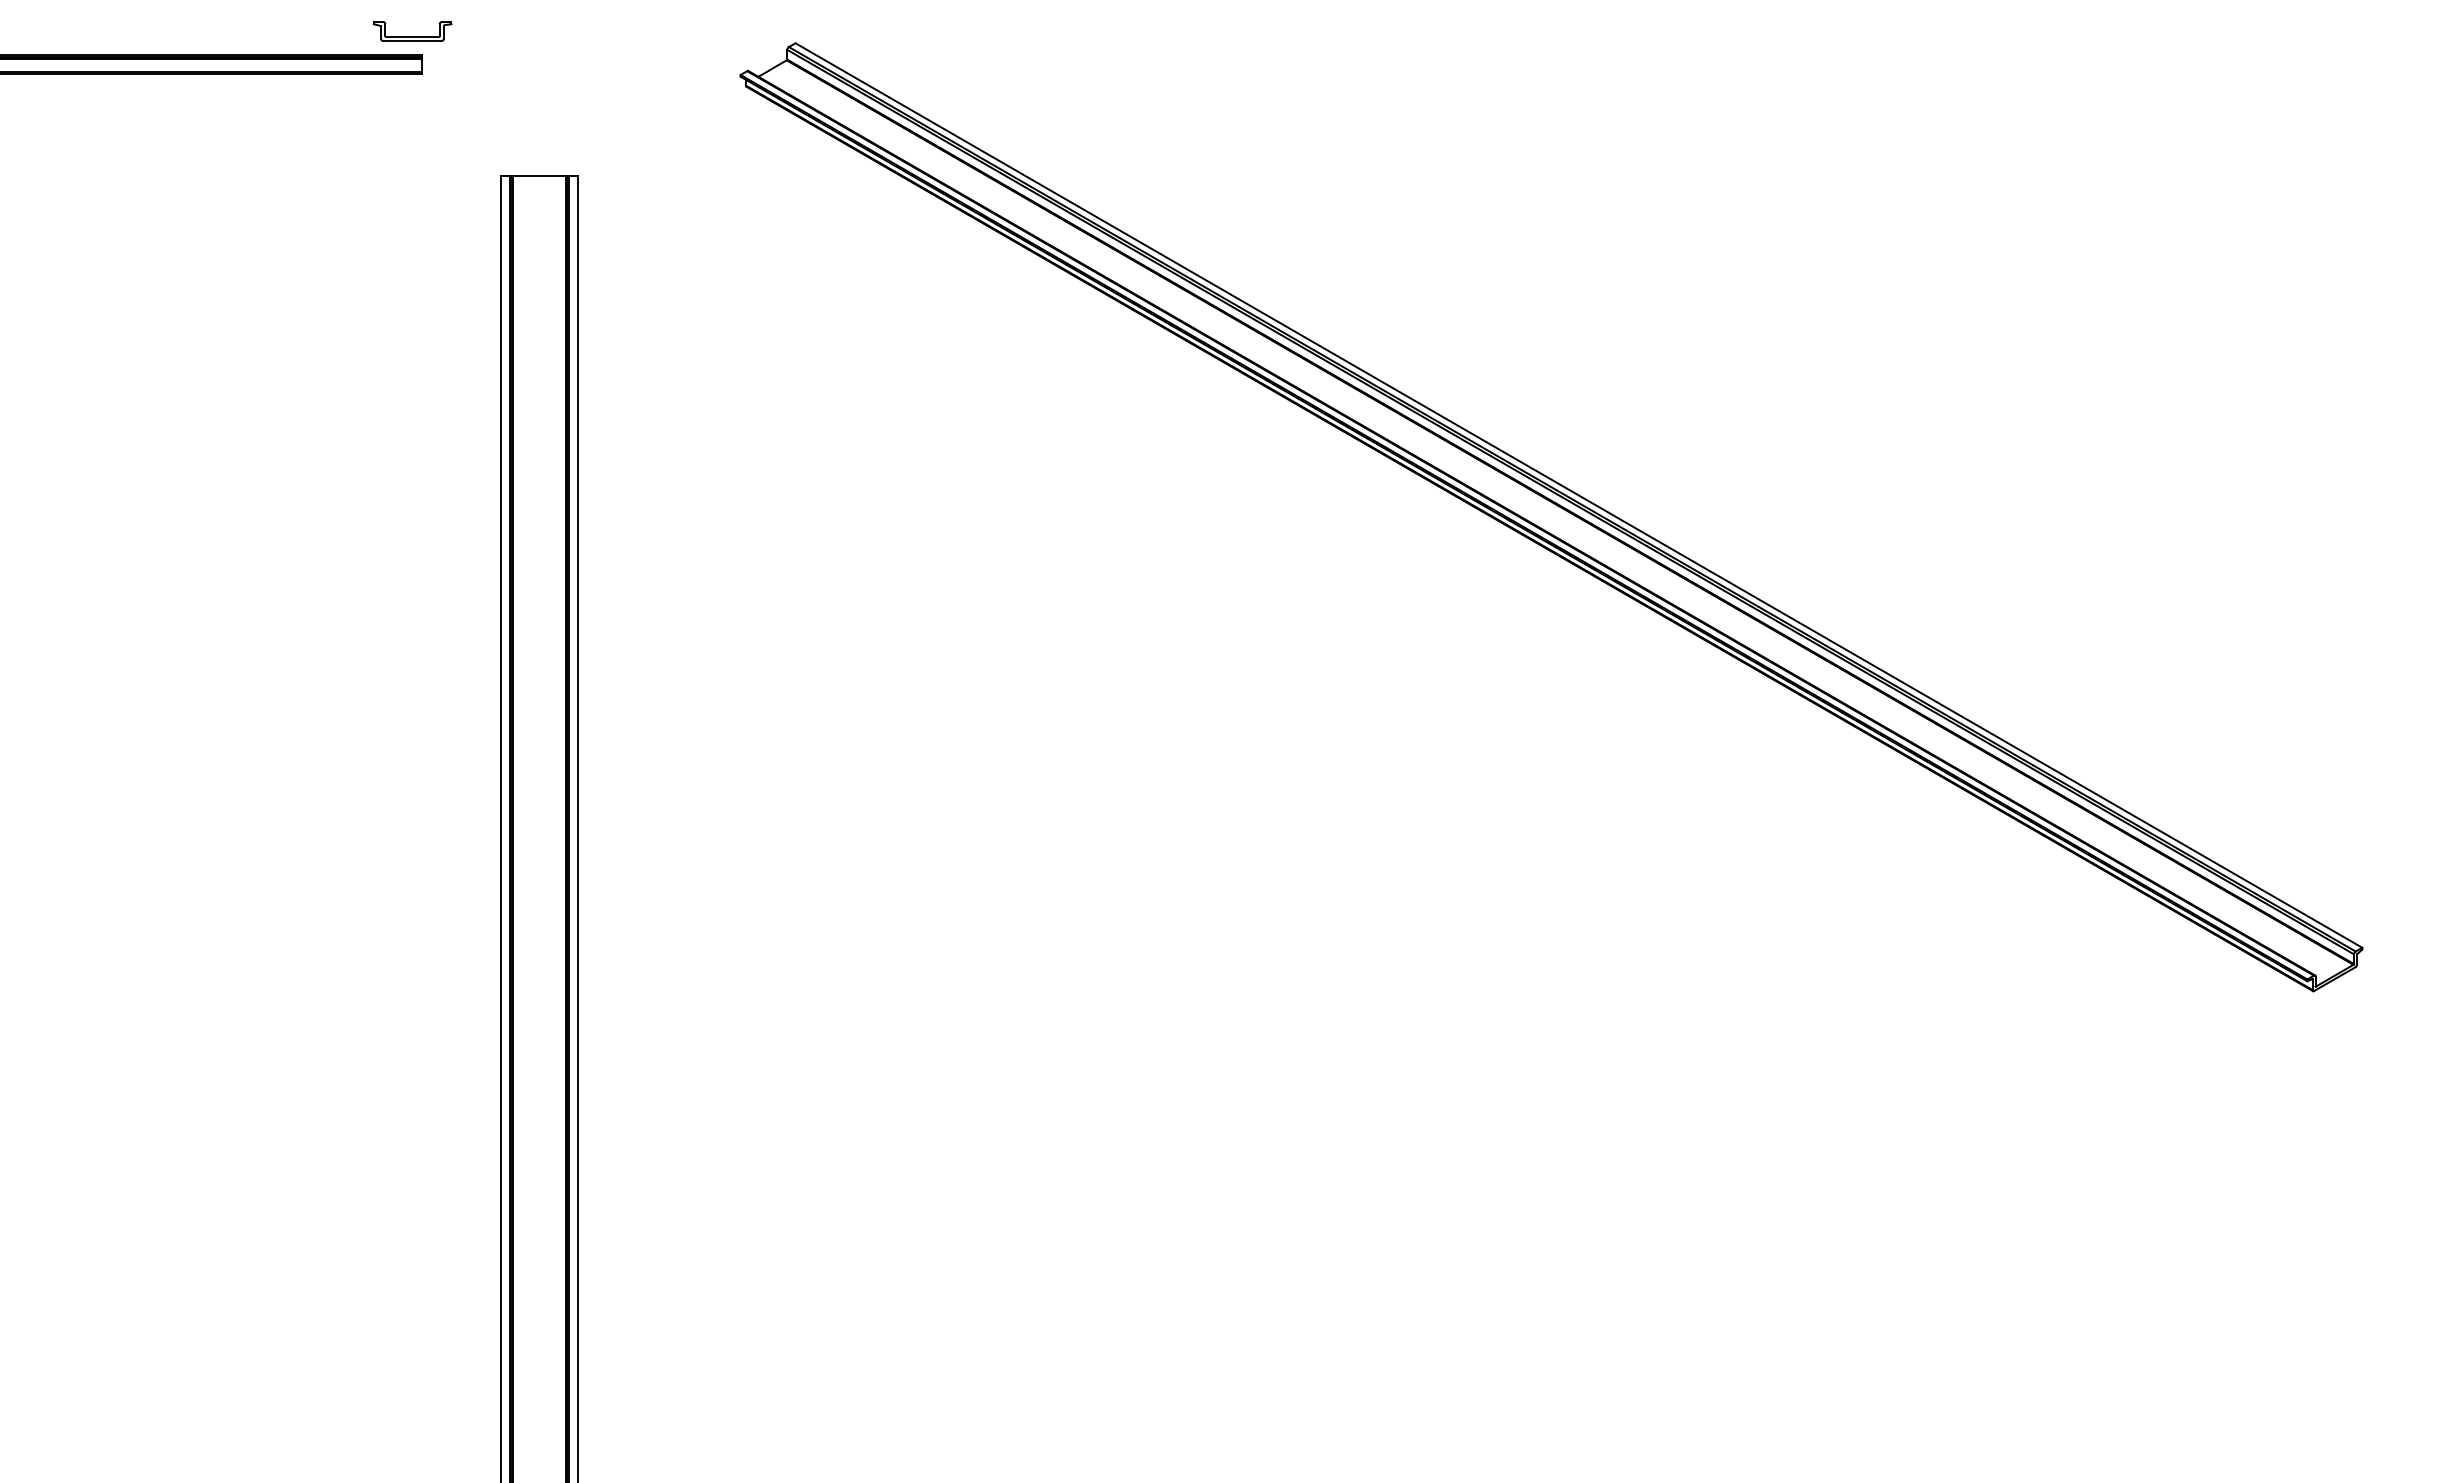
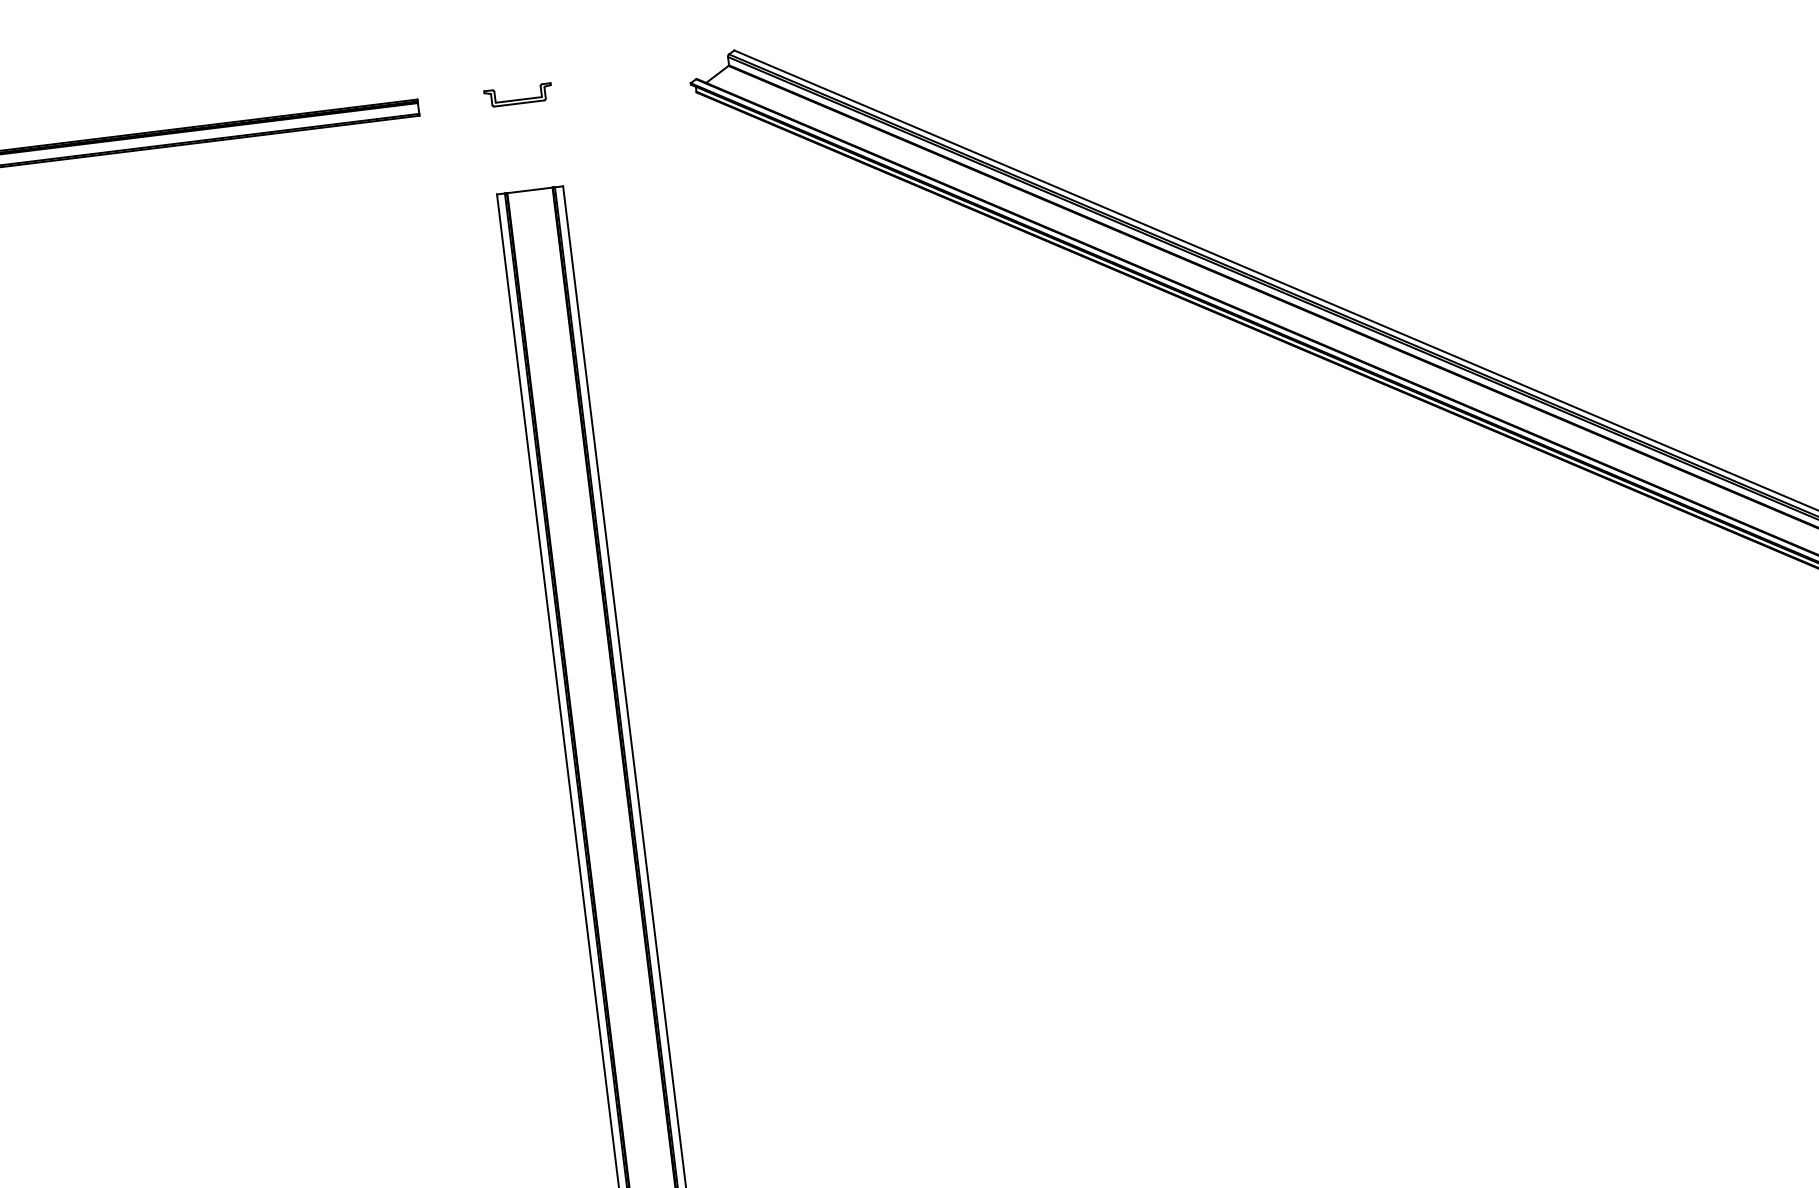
part: (412, 31) -> (518, 95), moved

